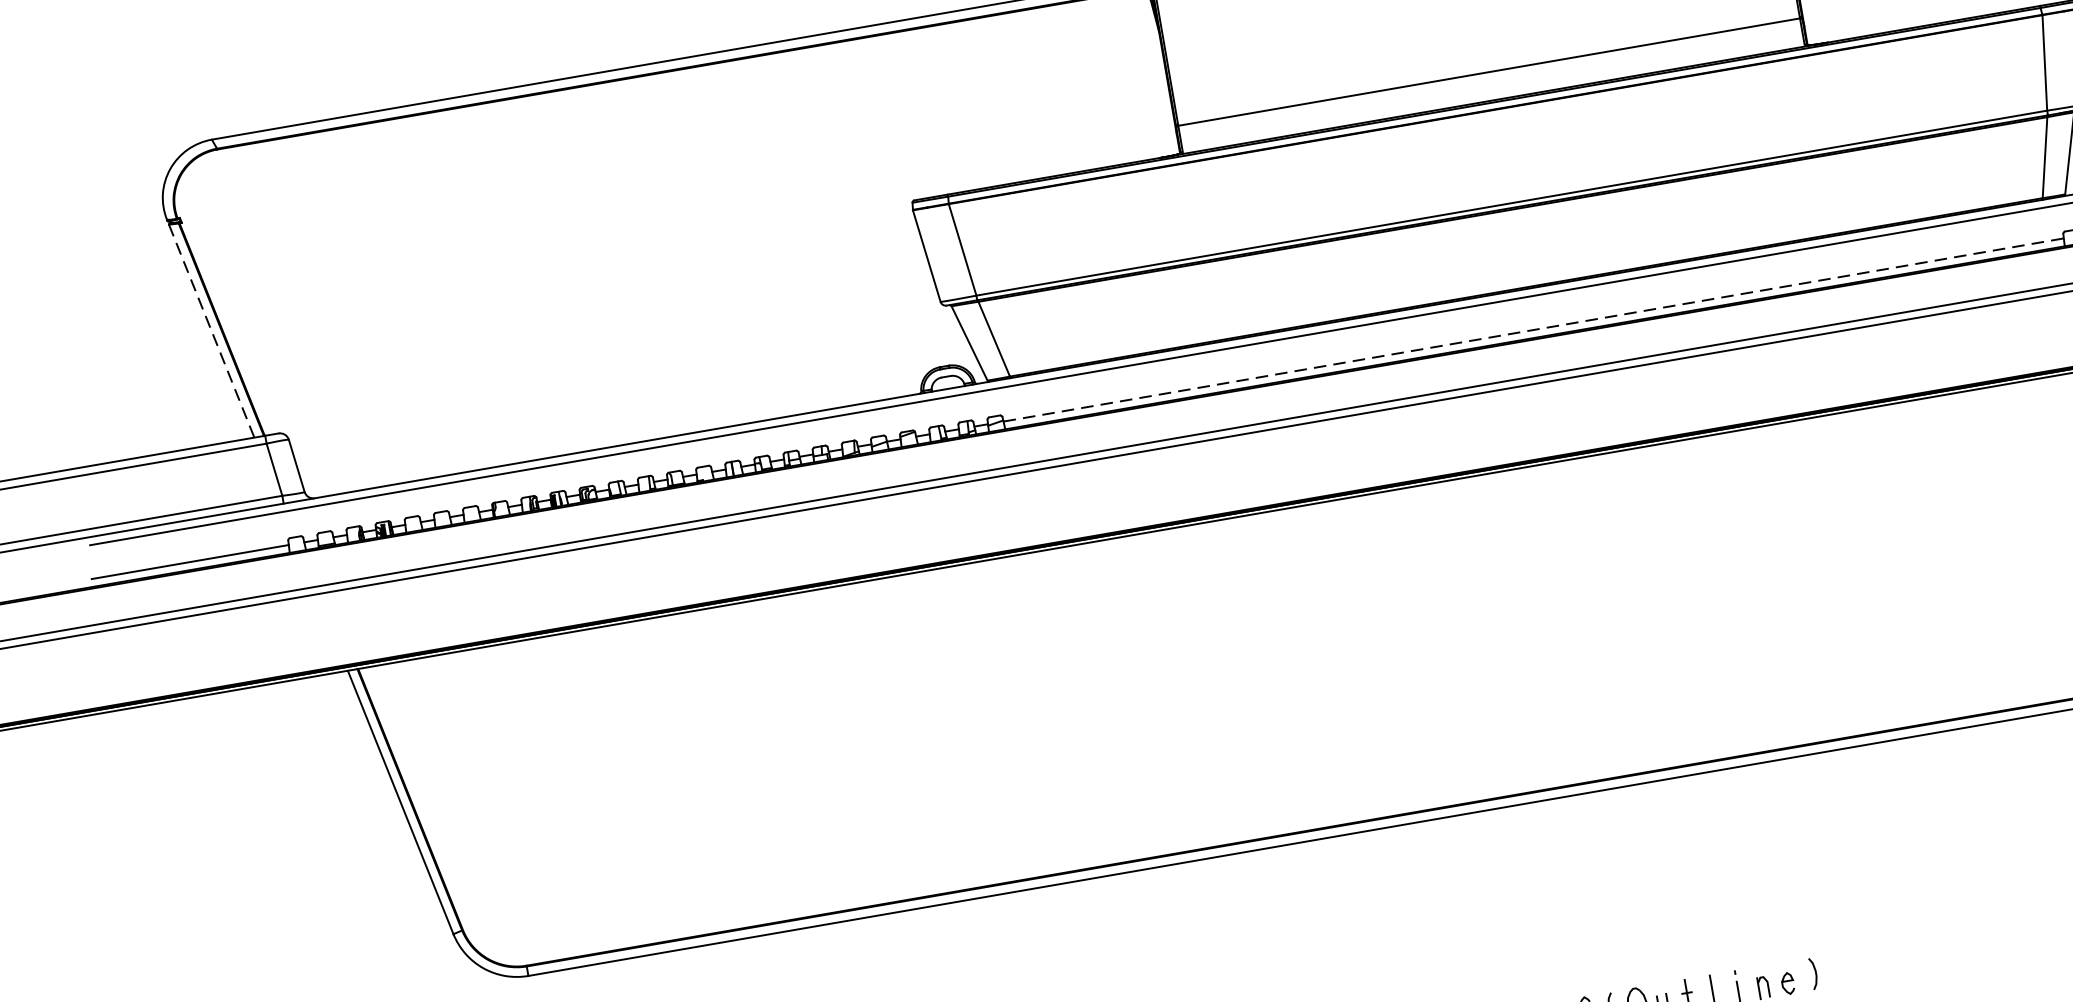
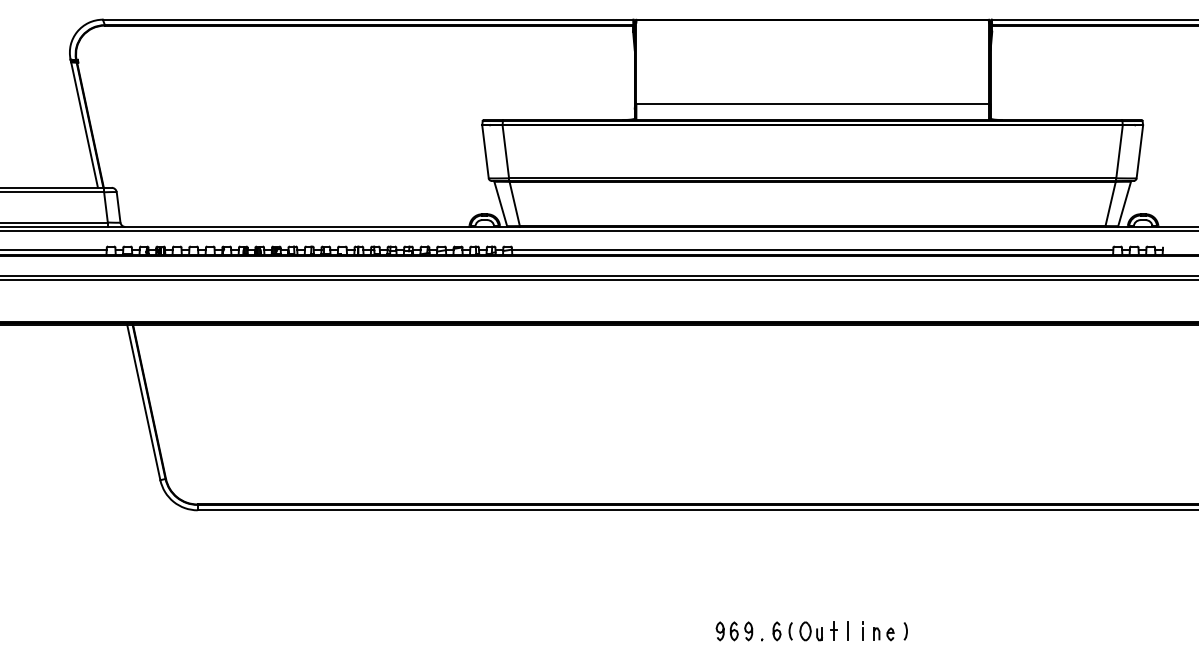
line: (1533, 330) -> (812, 250), dashed -> solid
line: (211, 331) -> (84, 125), dashed -> solid

